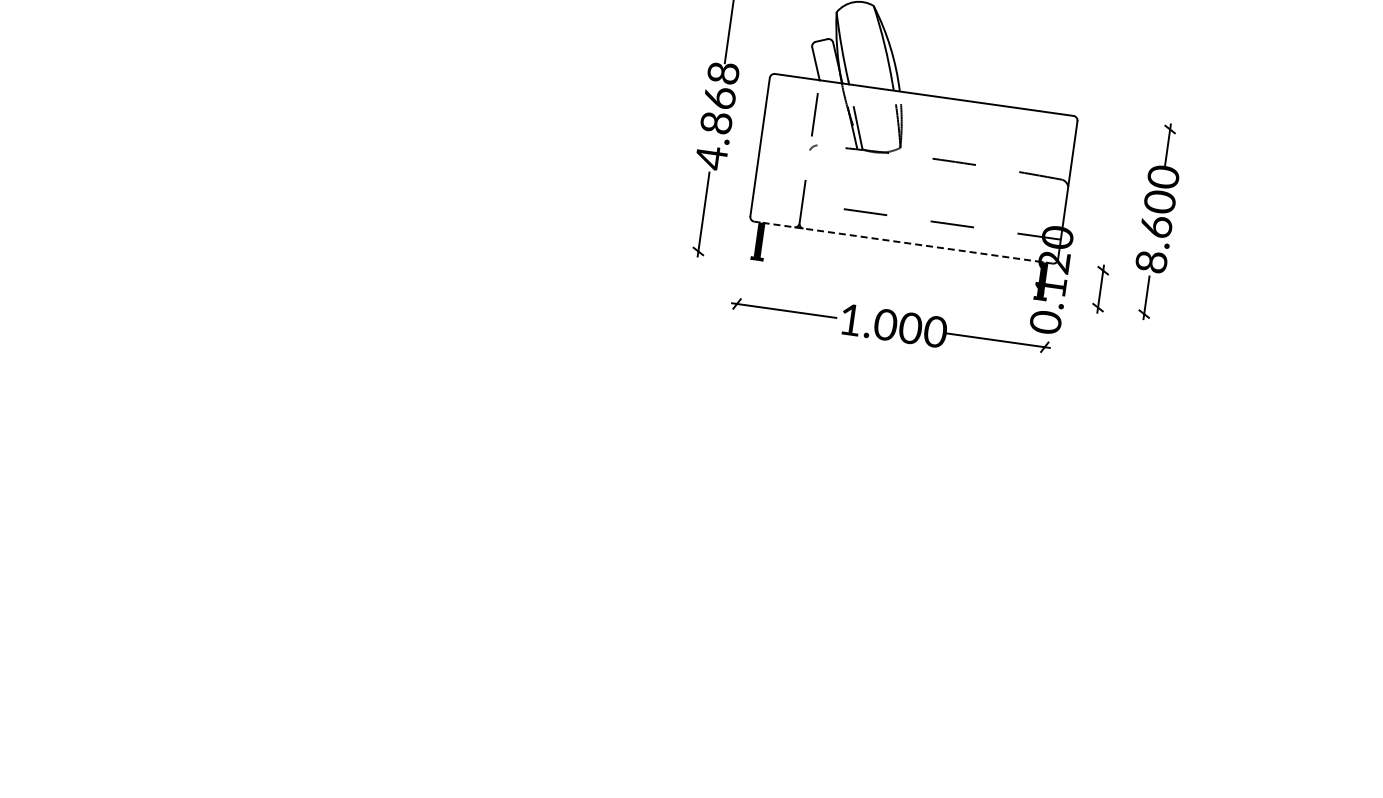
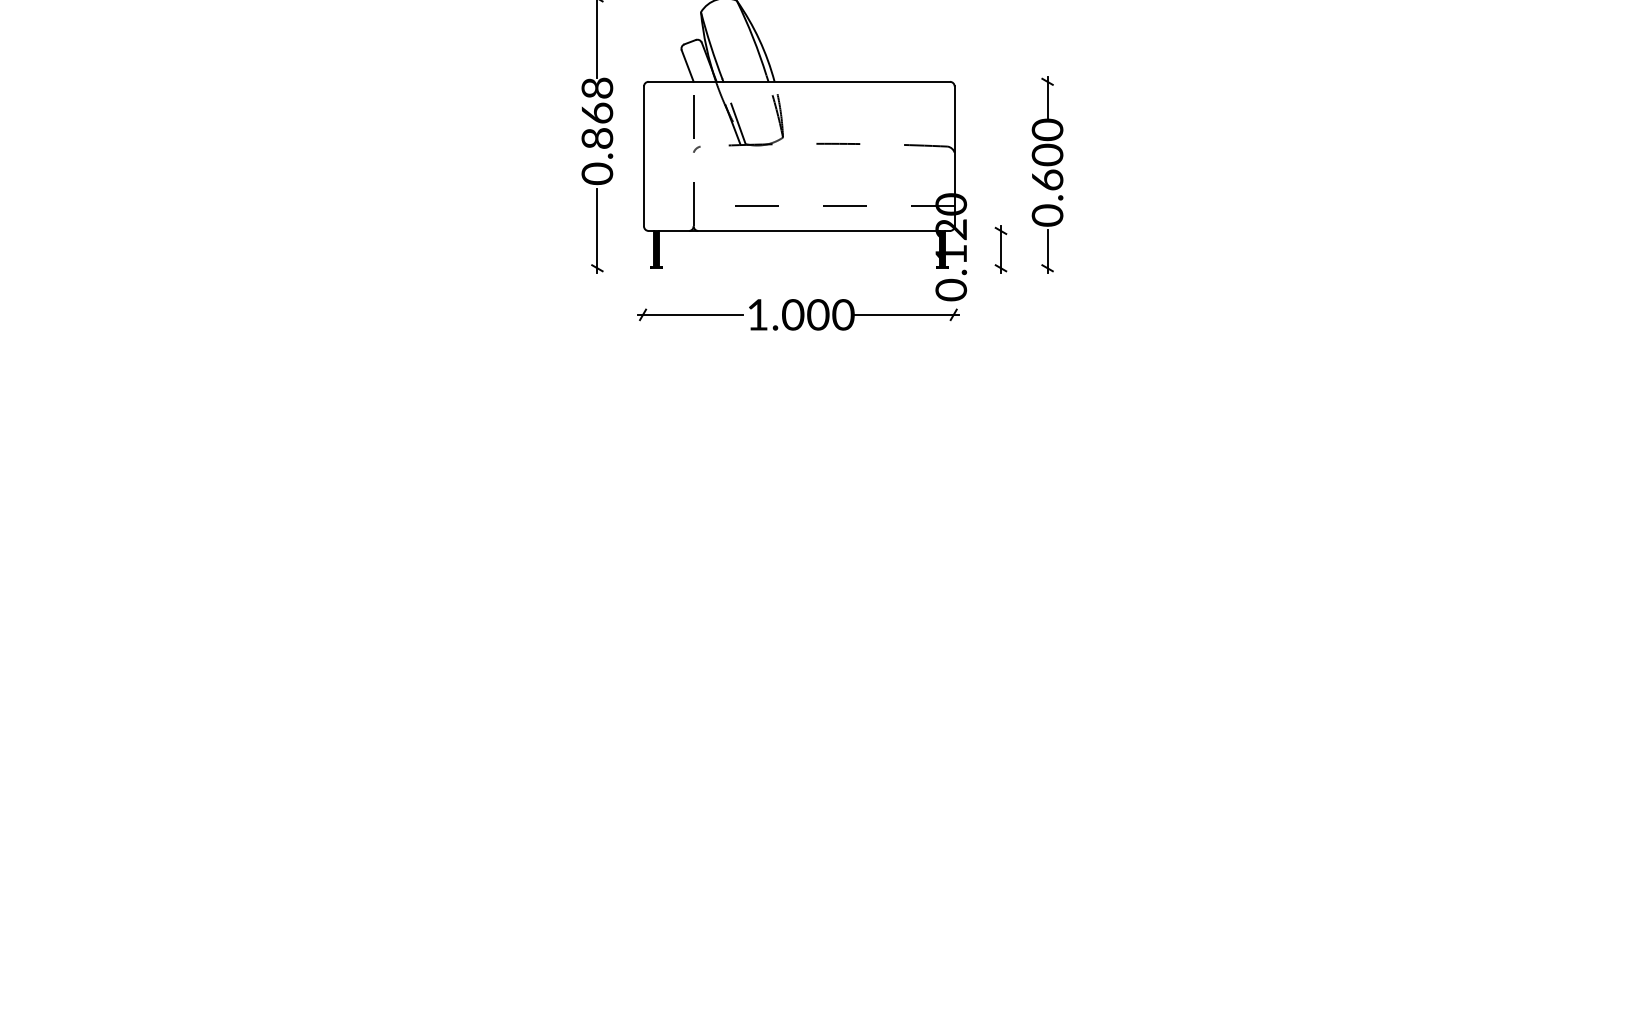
text: (711, 157) -> (597, 173), 4.868 -> 0.868
line: (903, 242) -> (799, 230), dashed -> solid
text: (1151, 261) -> (1047, 215), 8.600 -> 0.600

